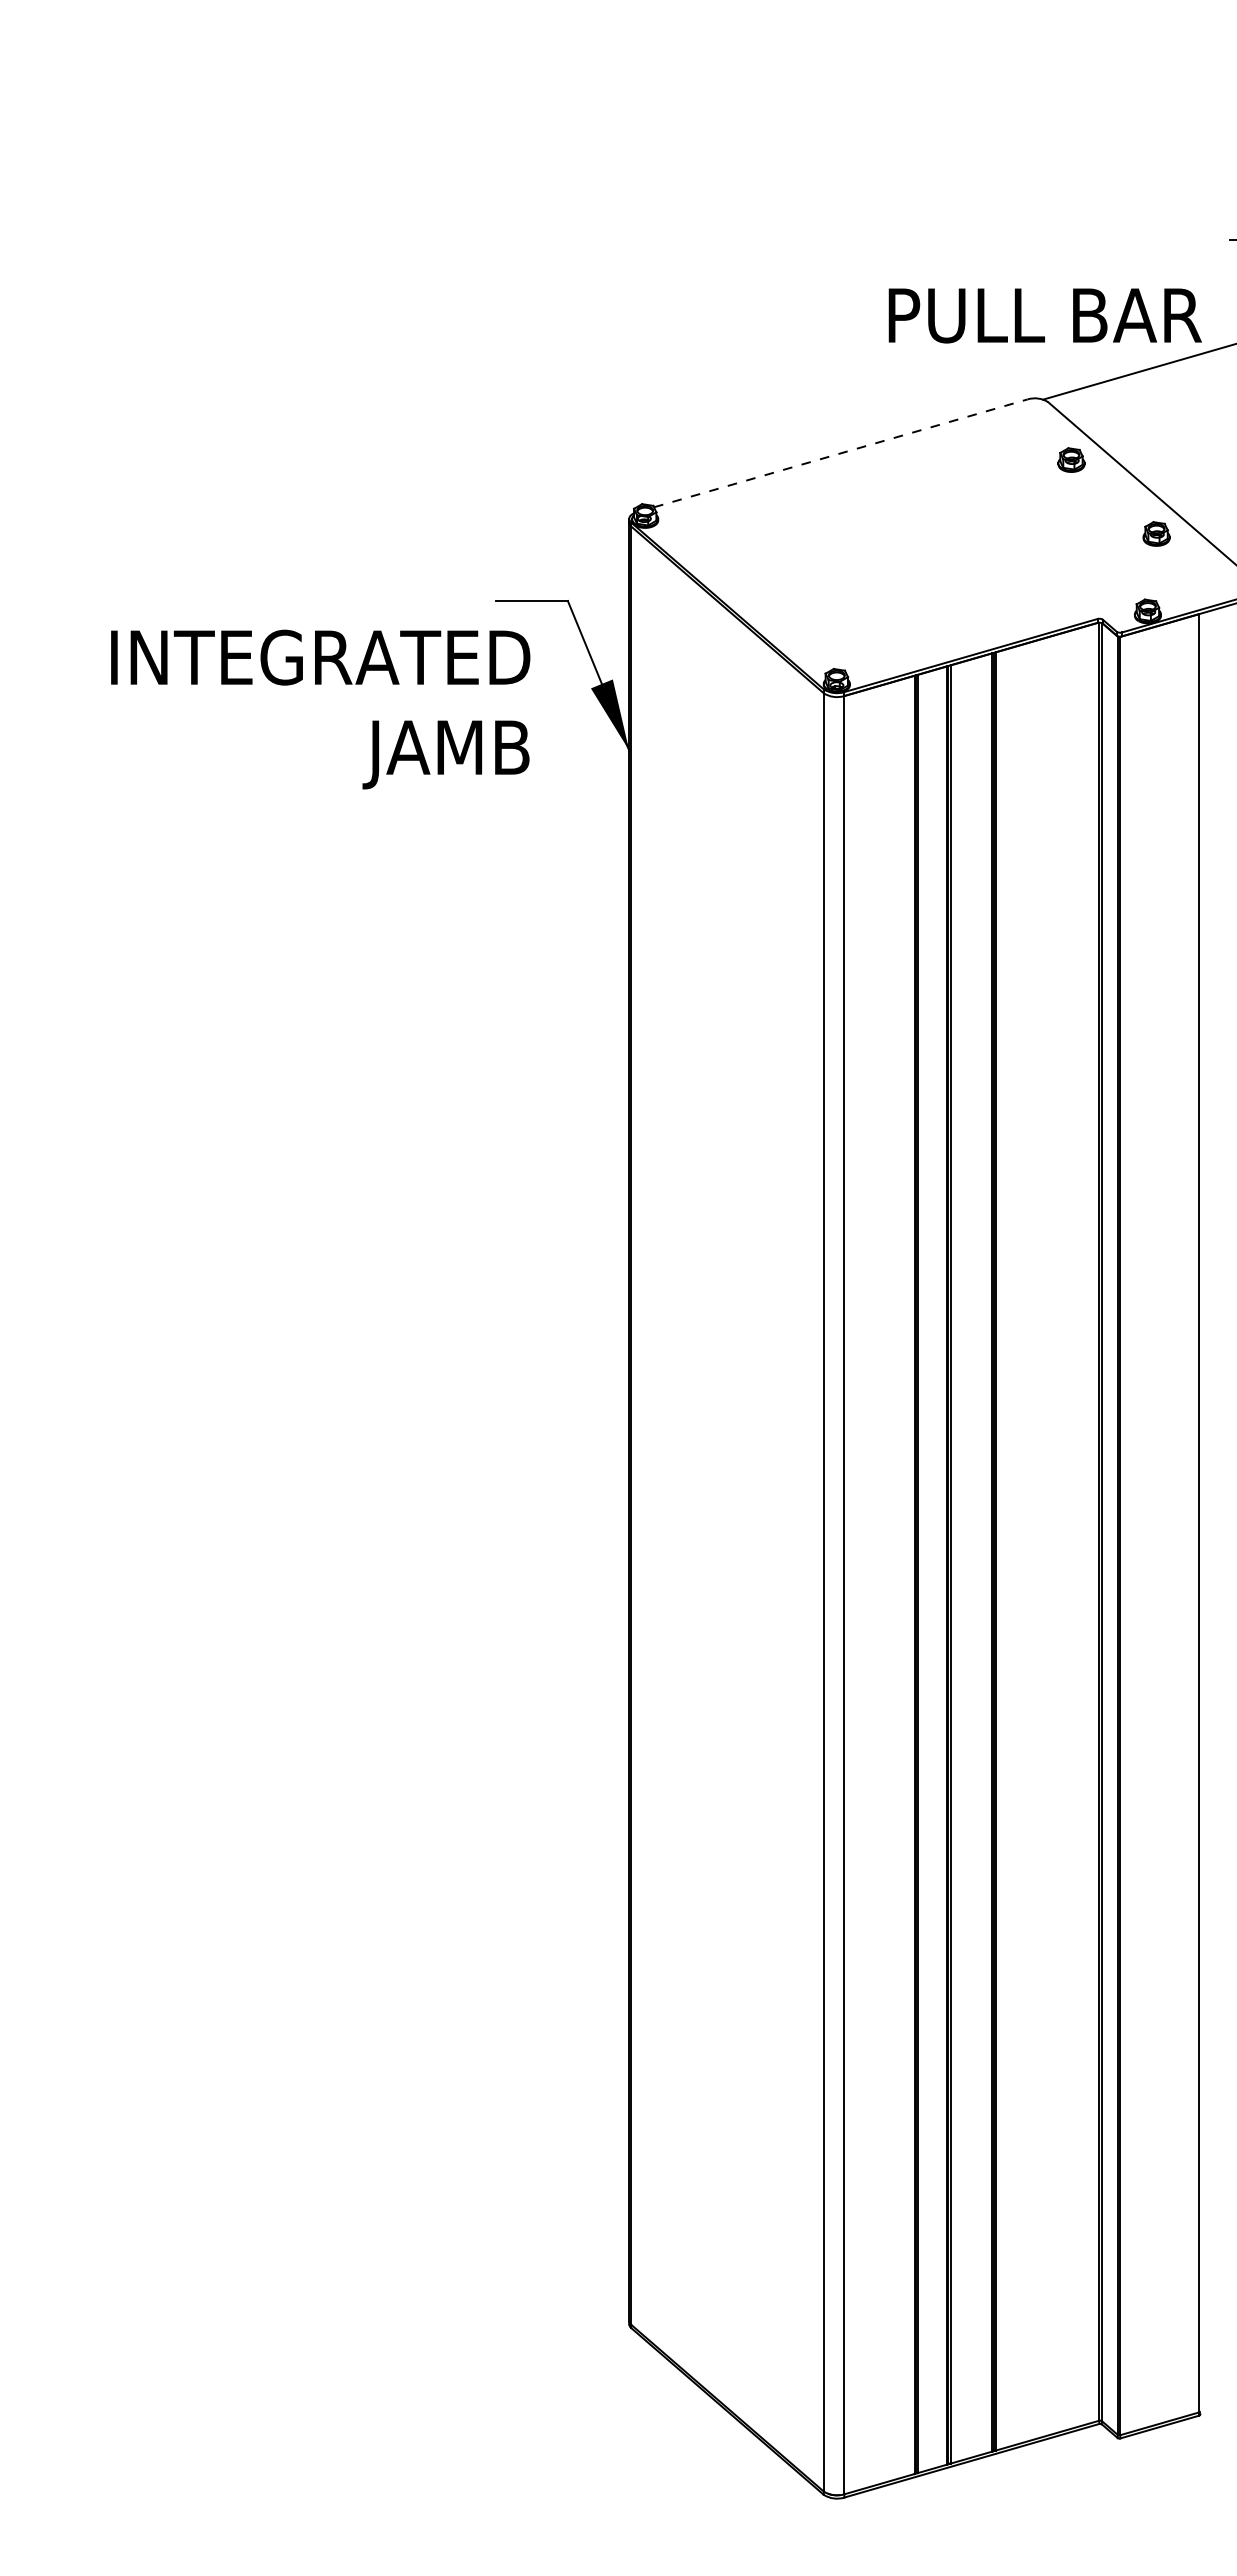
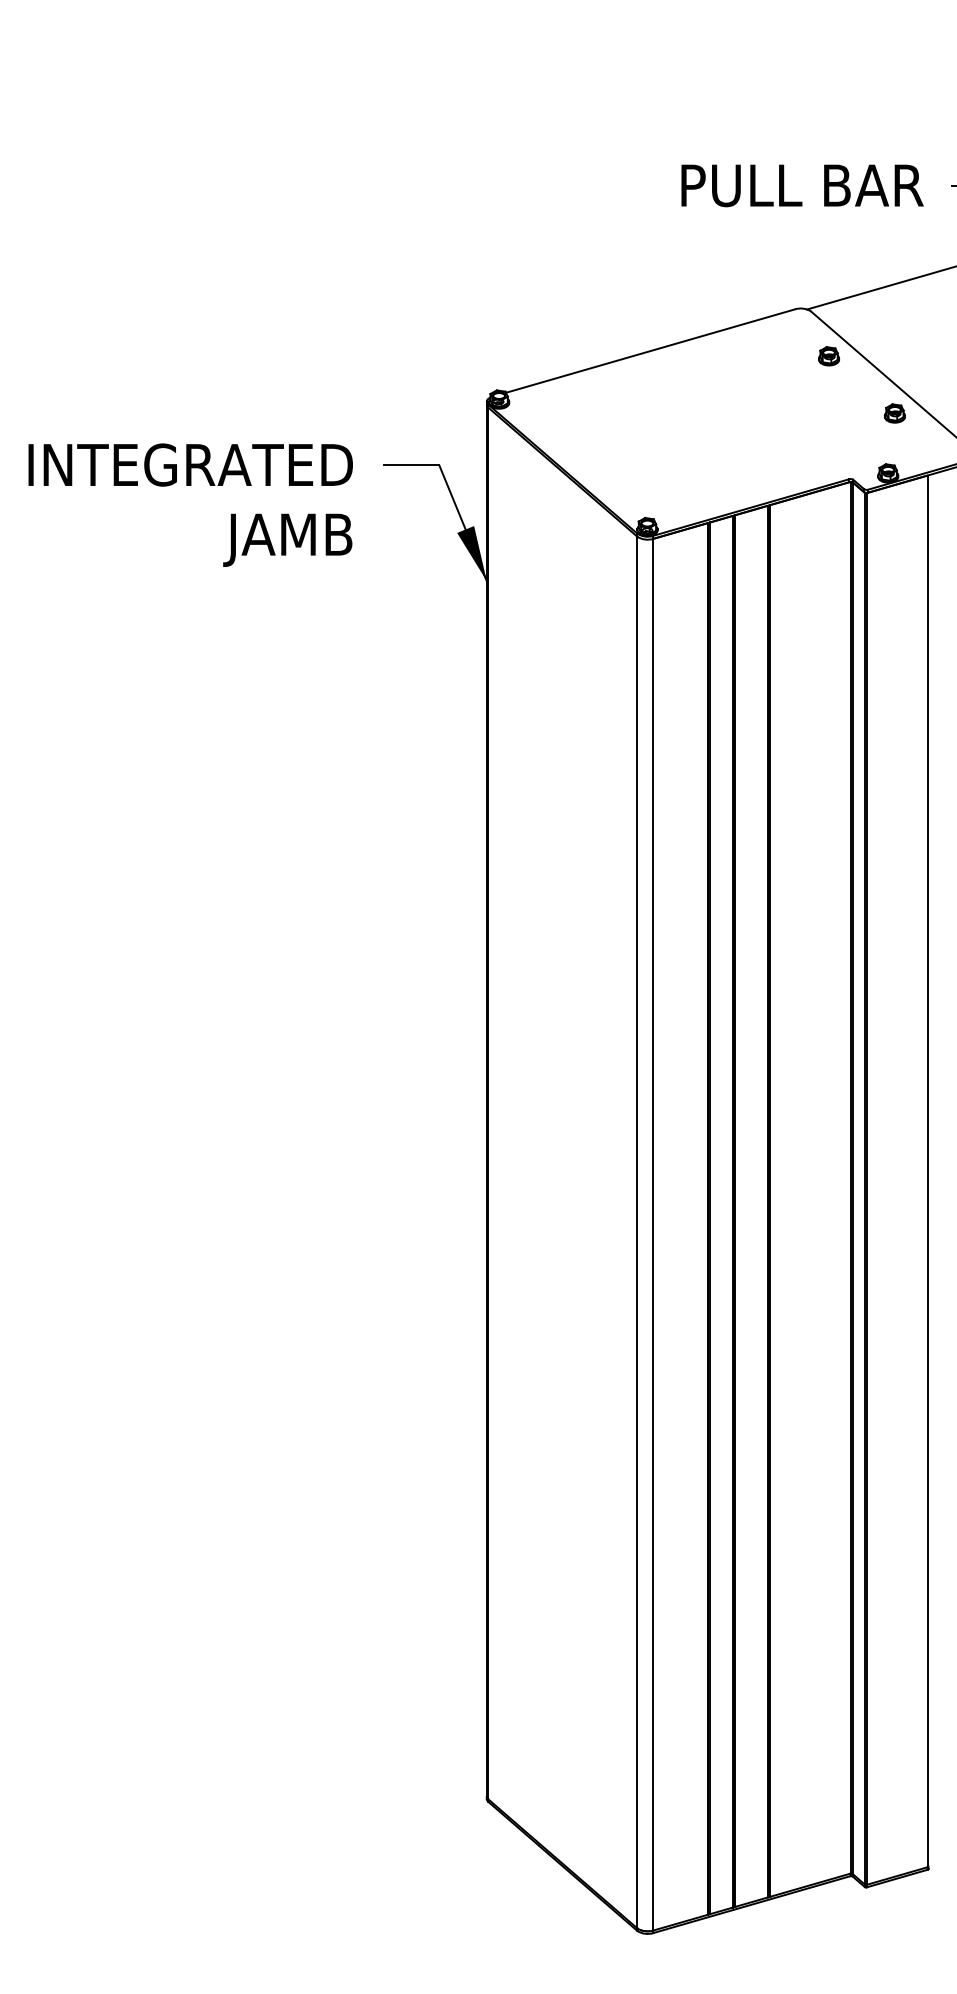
text: (1044, 315) -> (801, 185), moved
line: (841, 453) -> (651, 351), dashed -> solid
text: (320, 709) -> (190, 505), moved

